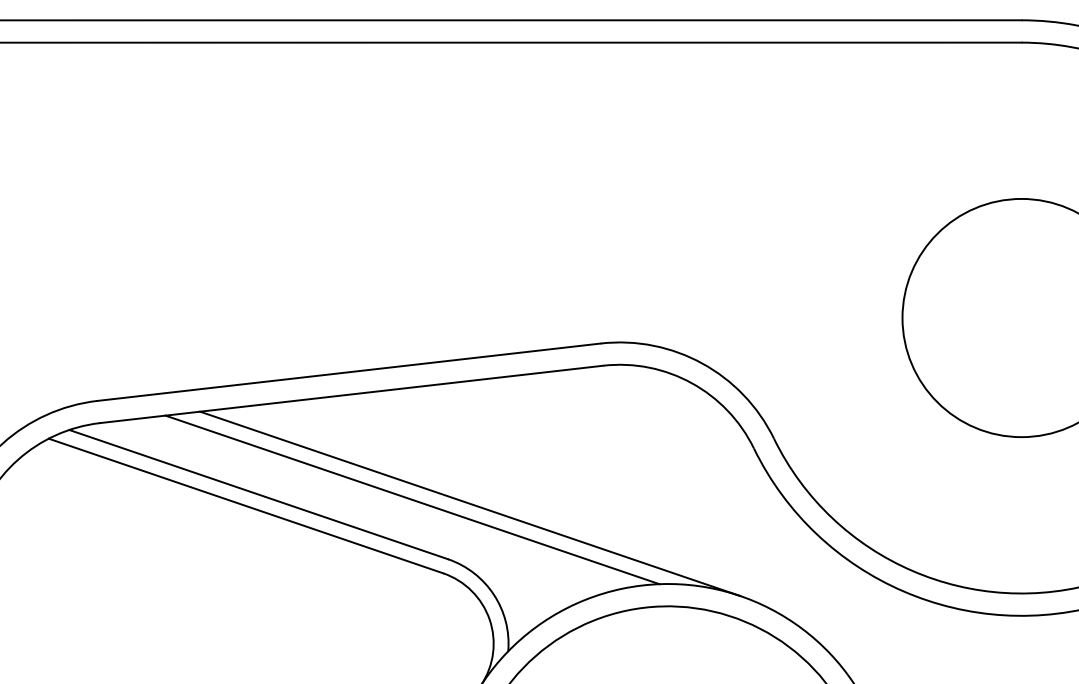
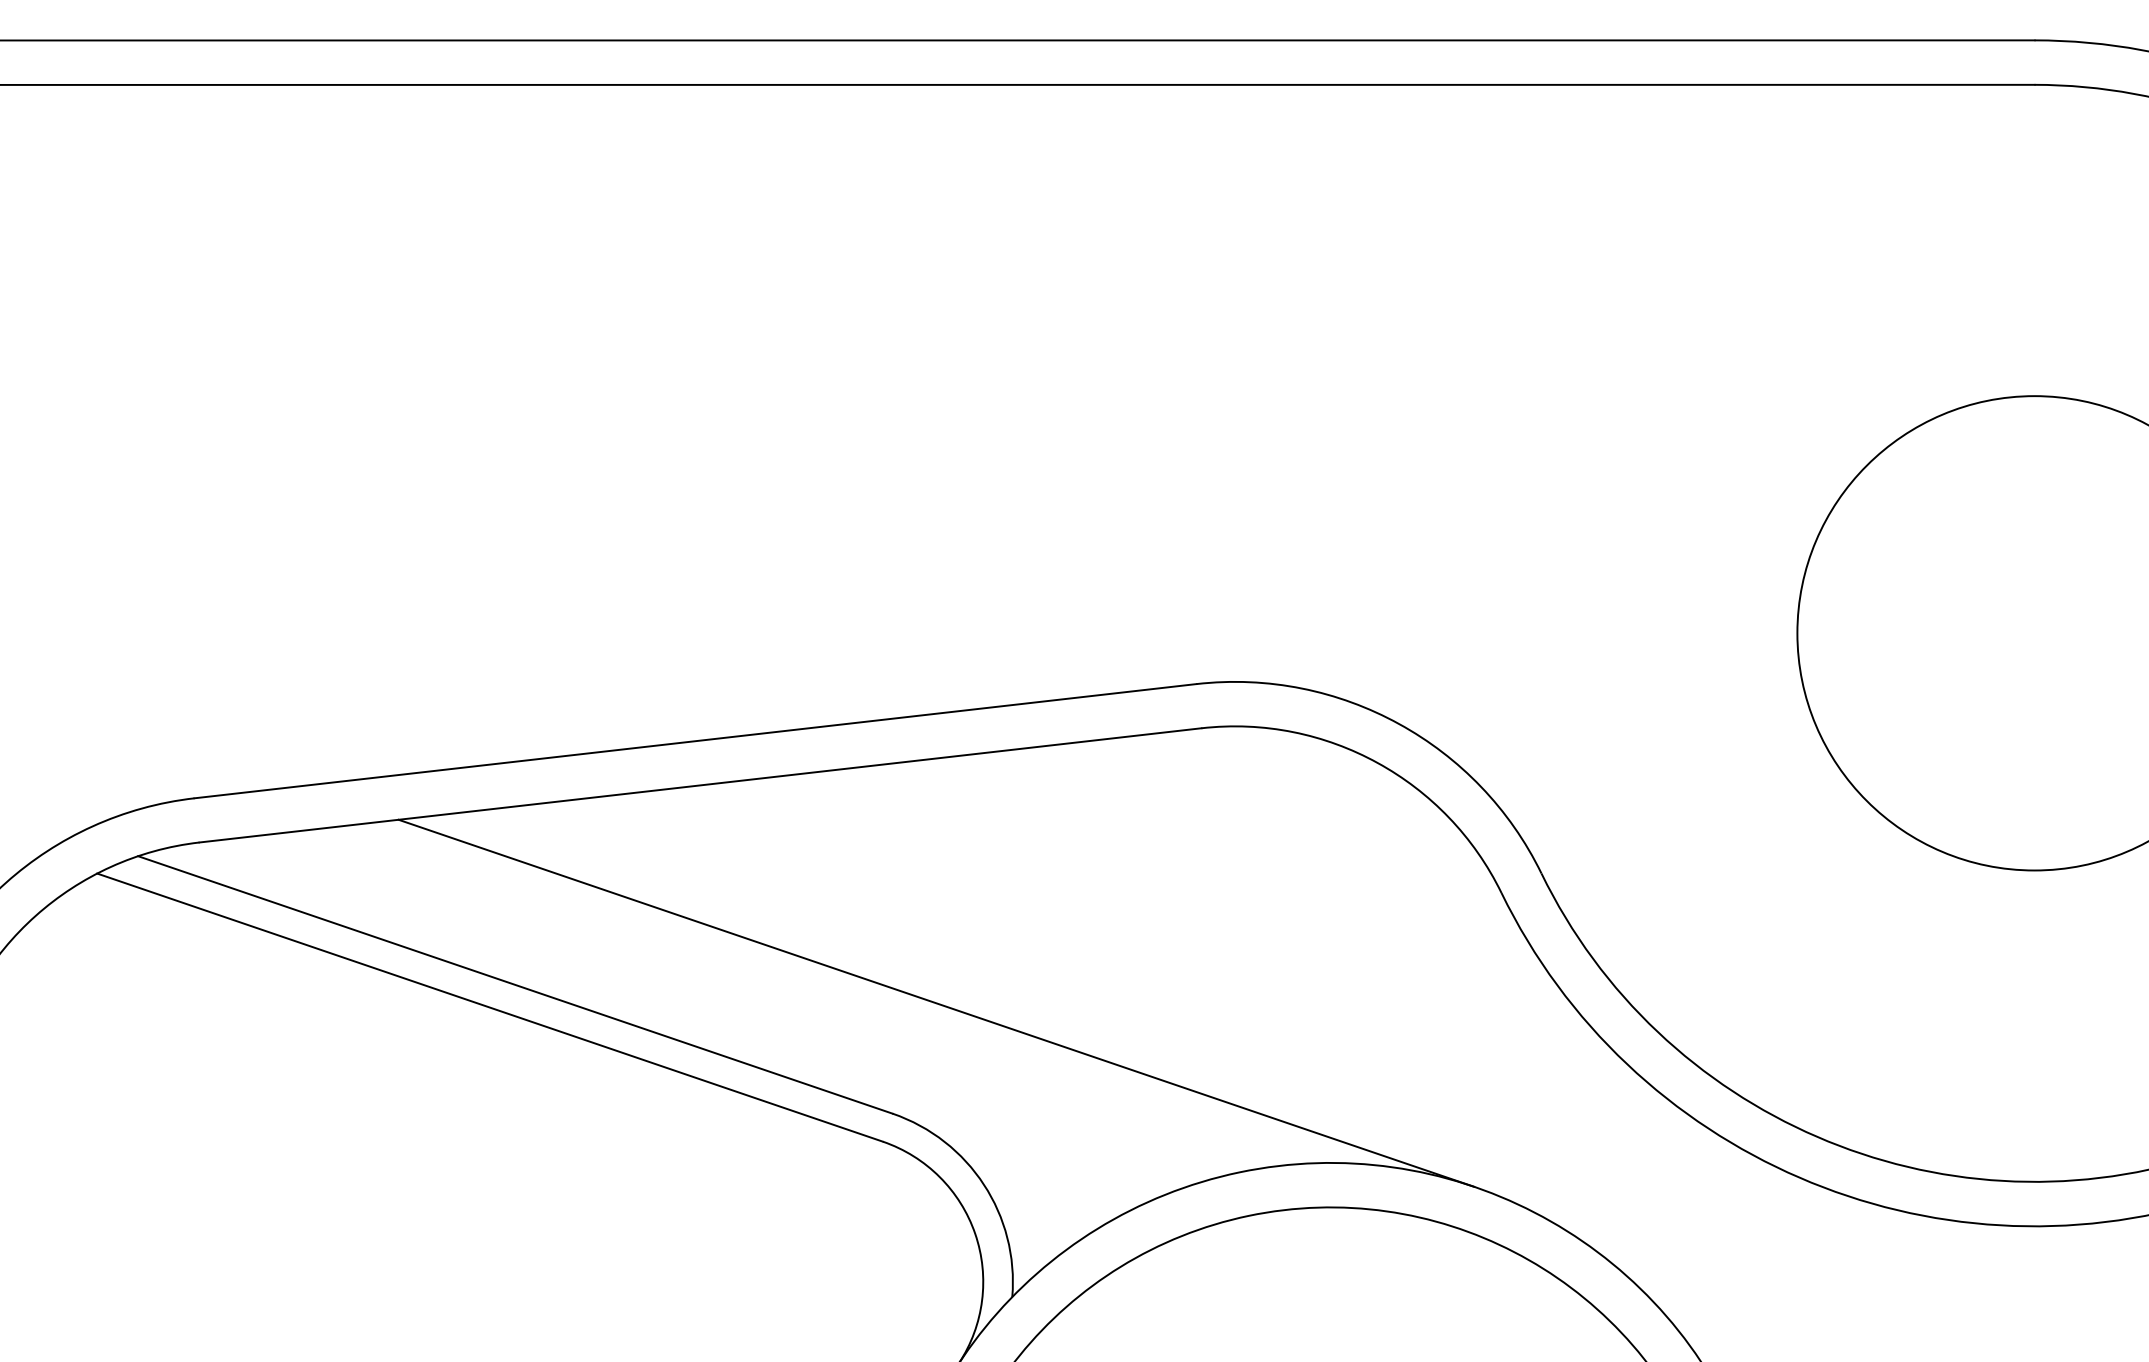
line: (412, 499) -> (821, 994), removed

